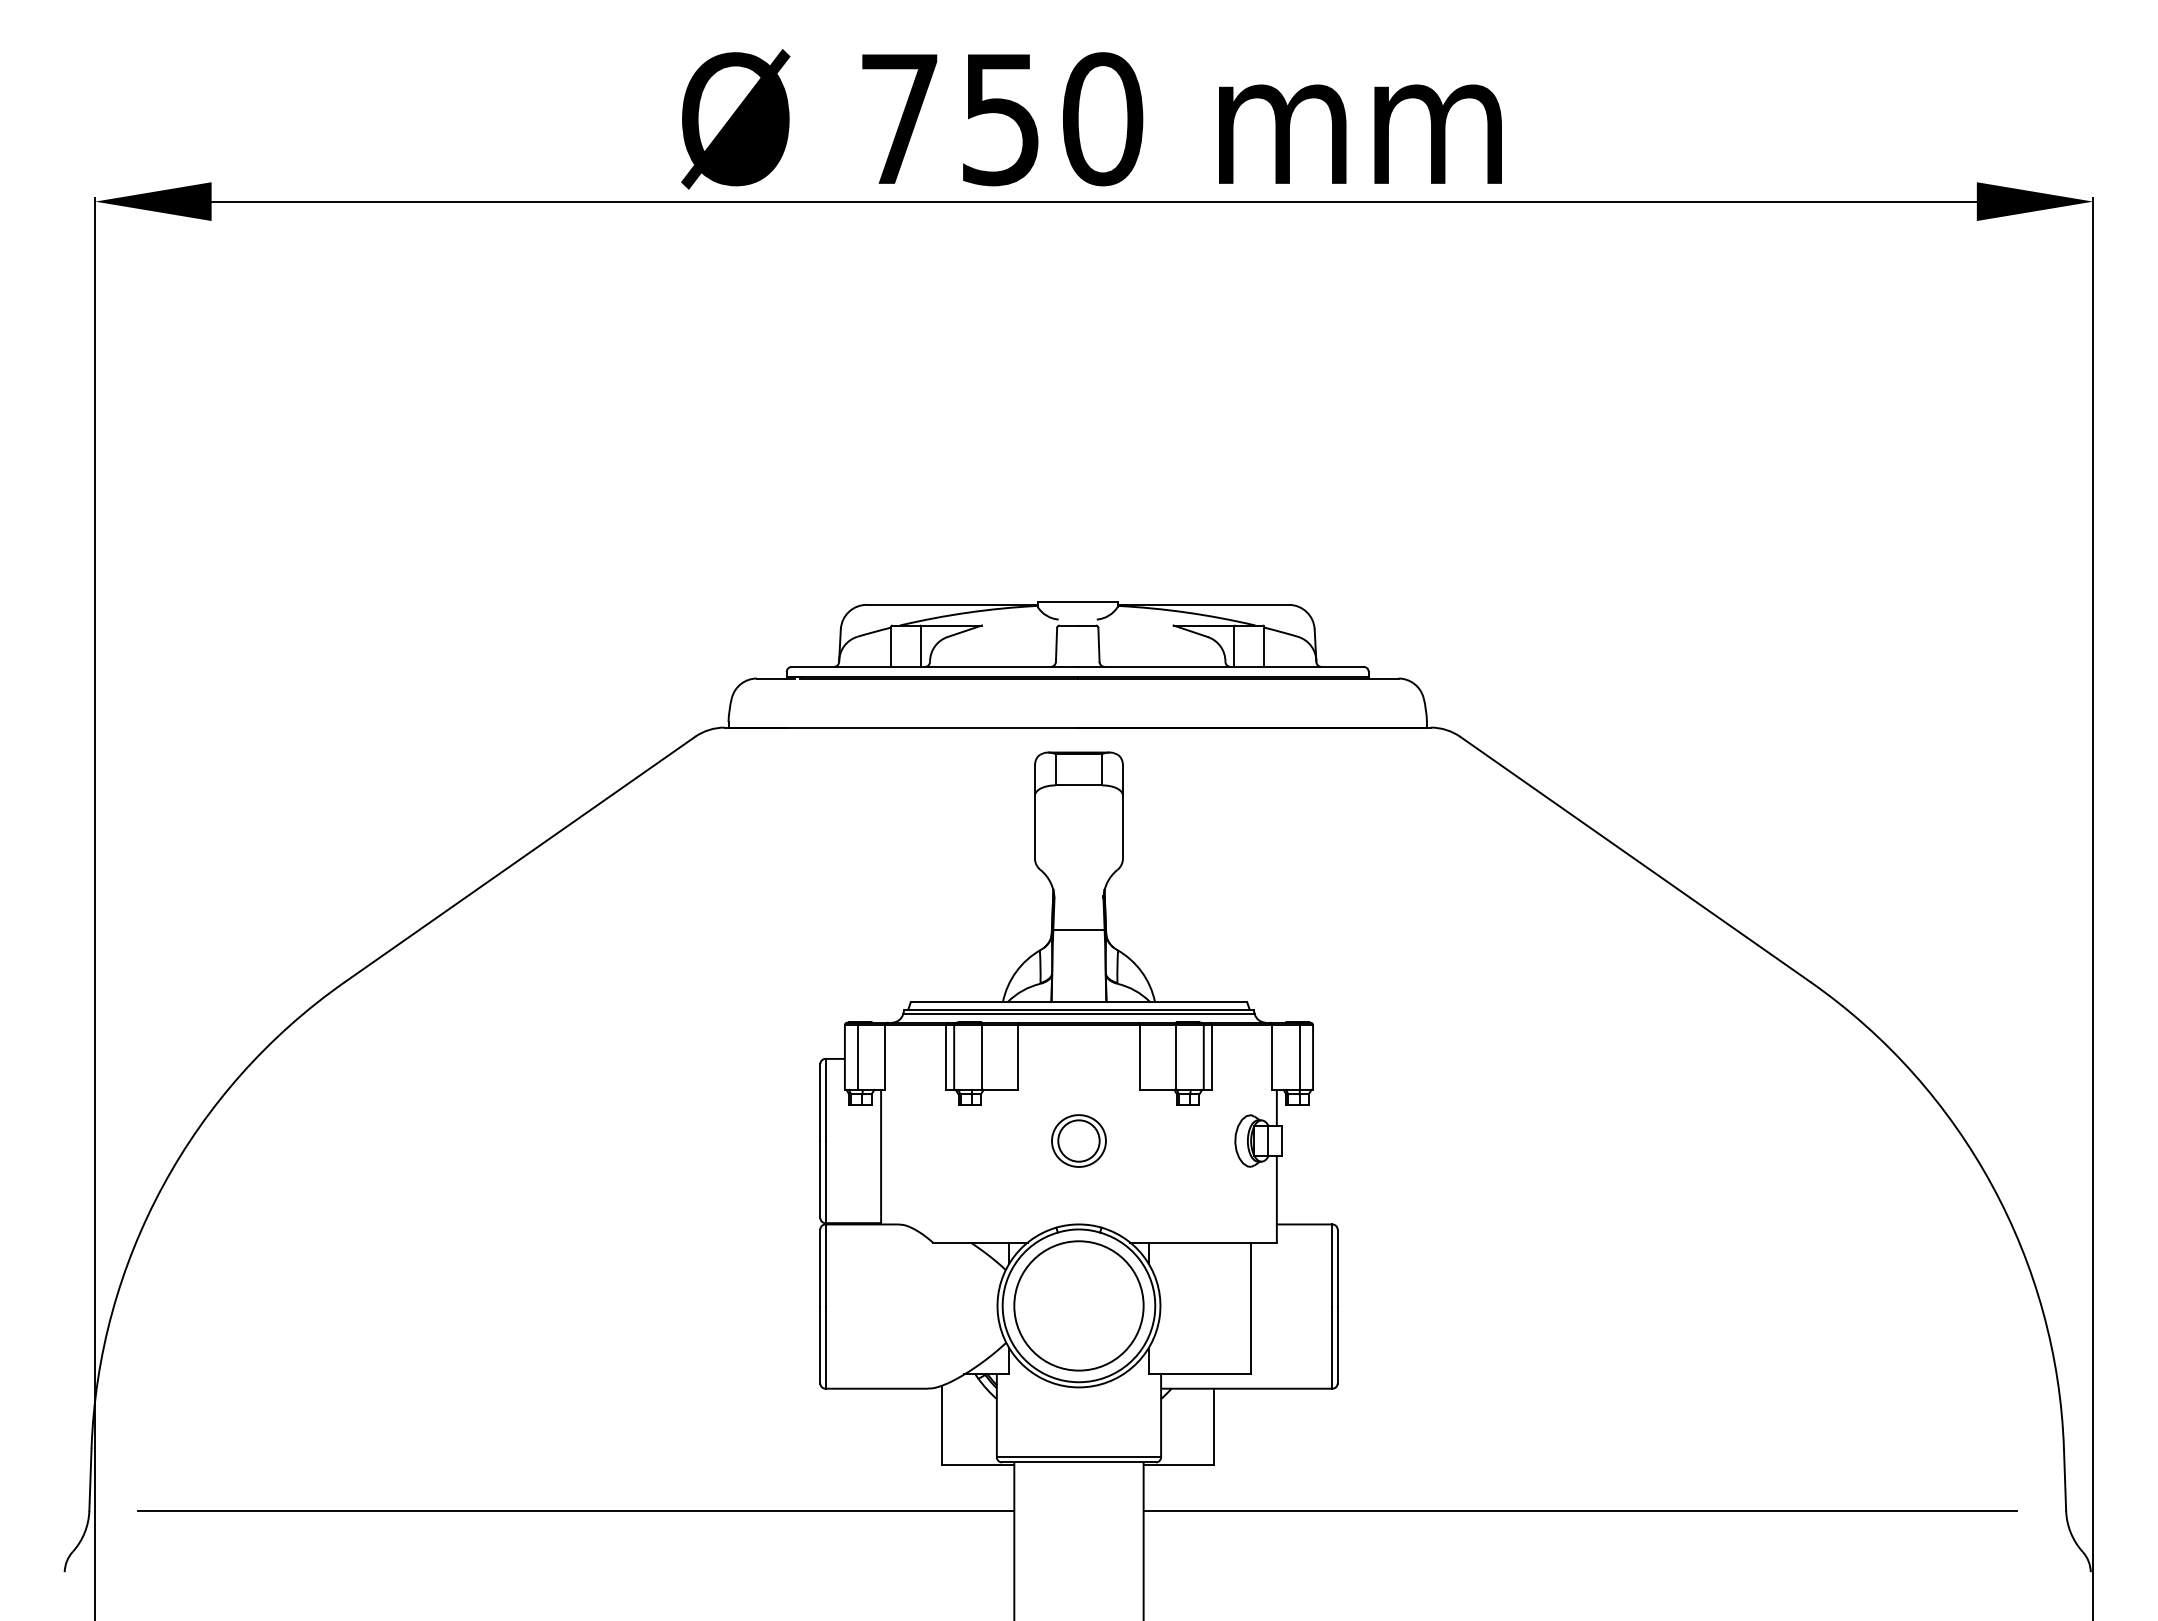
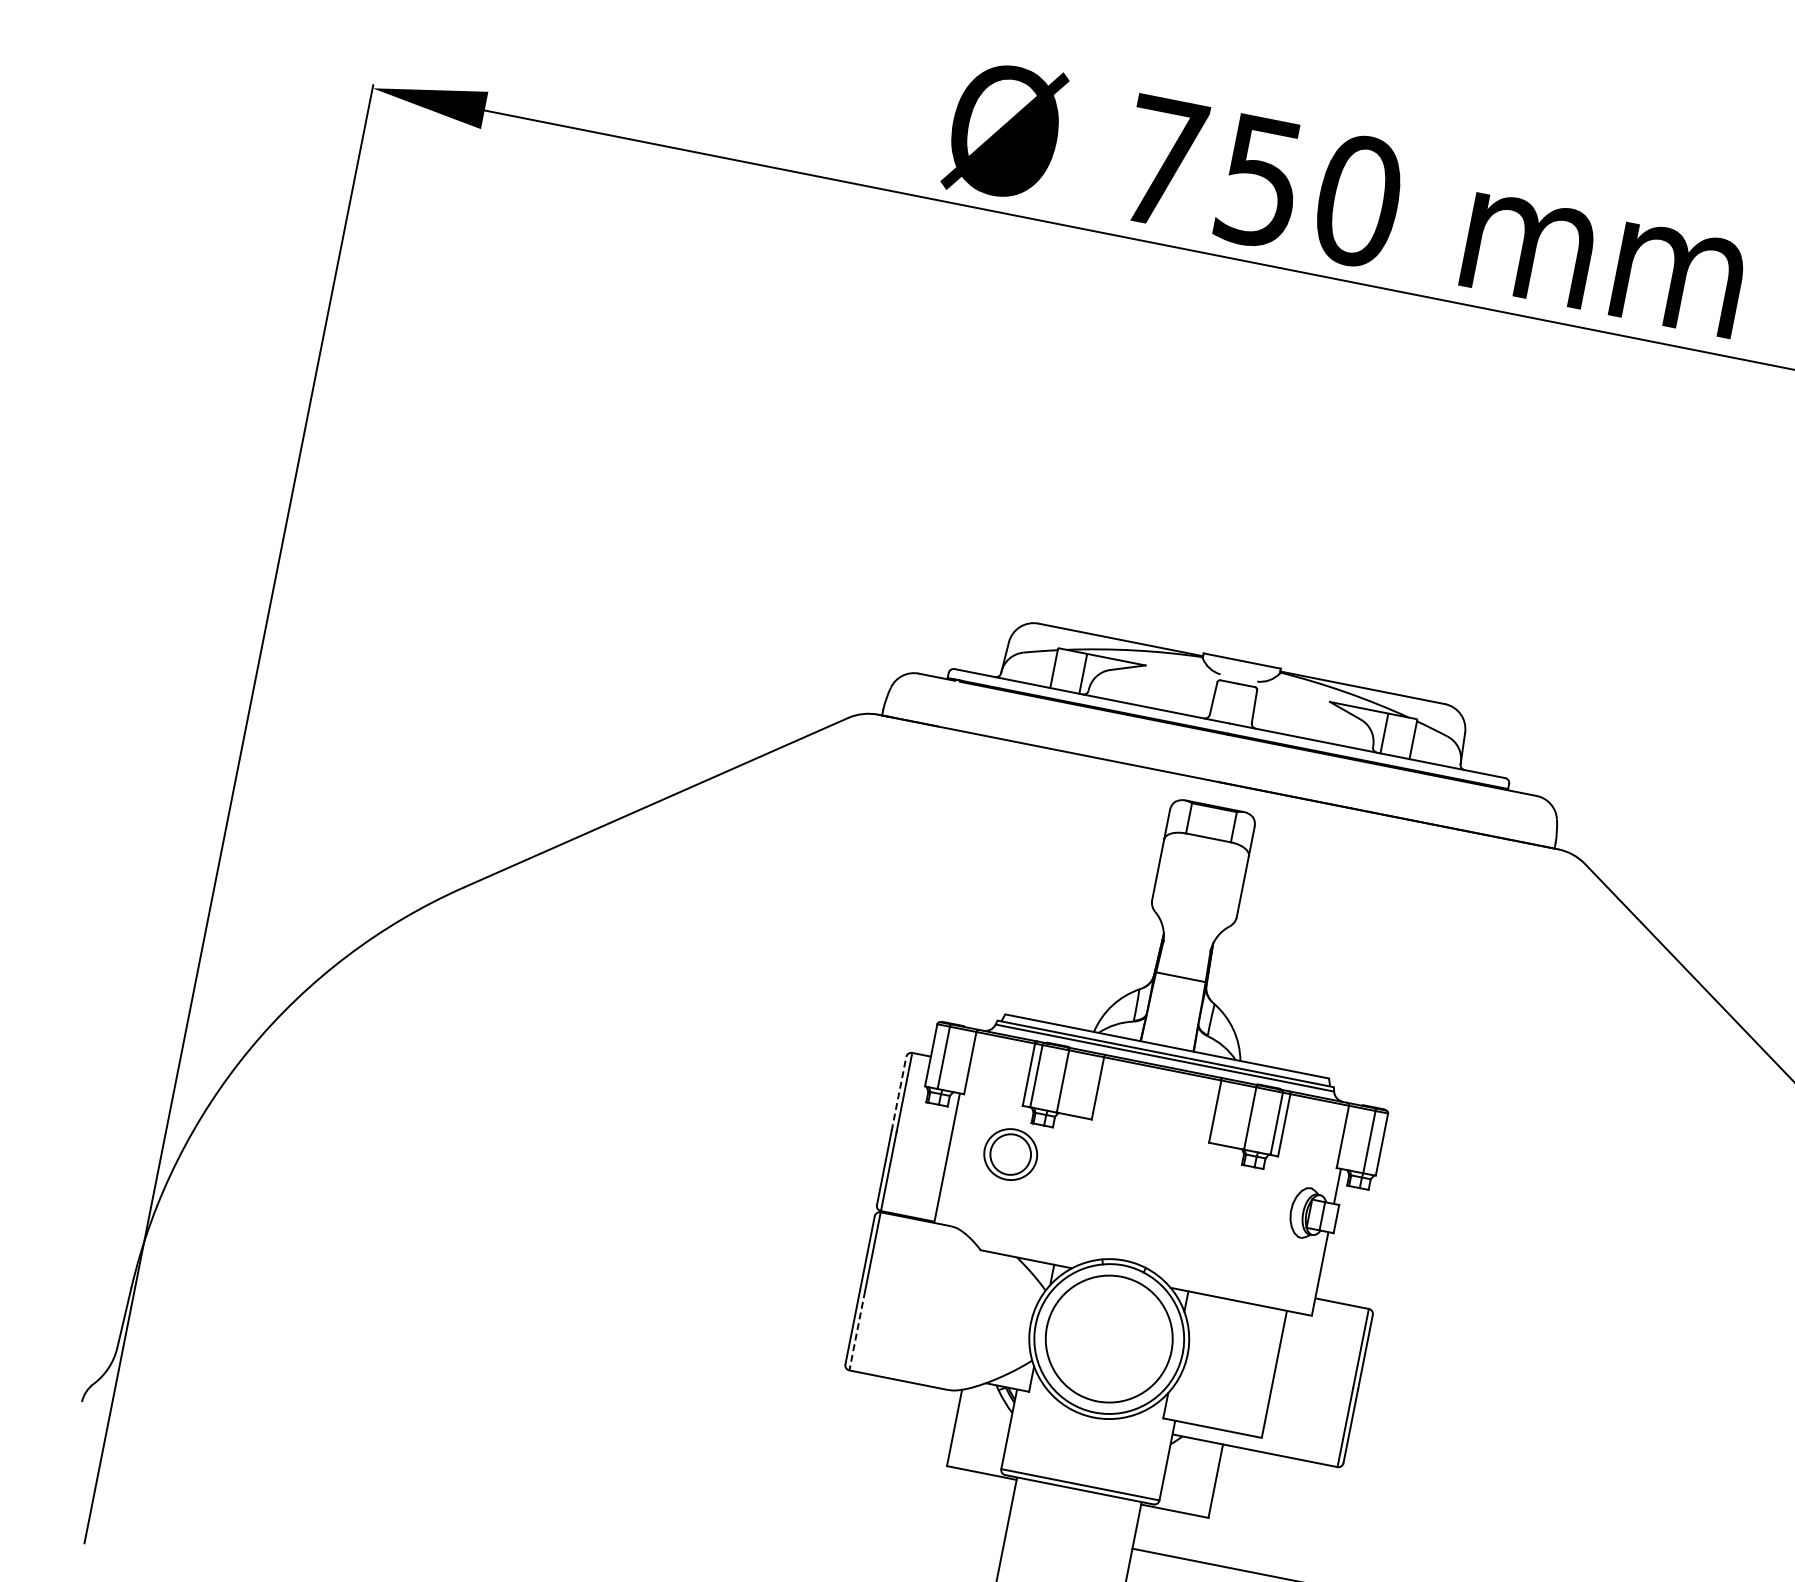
line: (820, 1102) -> (899, 1093), solid -> dashed
part: (1078, 1140) -> (1010, 1153), moved
line: (825, 1348) -> (857, 1331), solid -> dashed
line: (576, 1510) -> (586, 1440), removed

